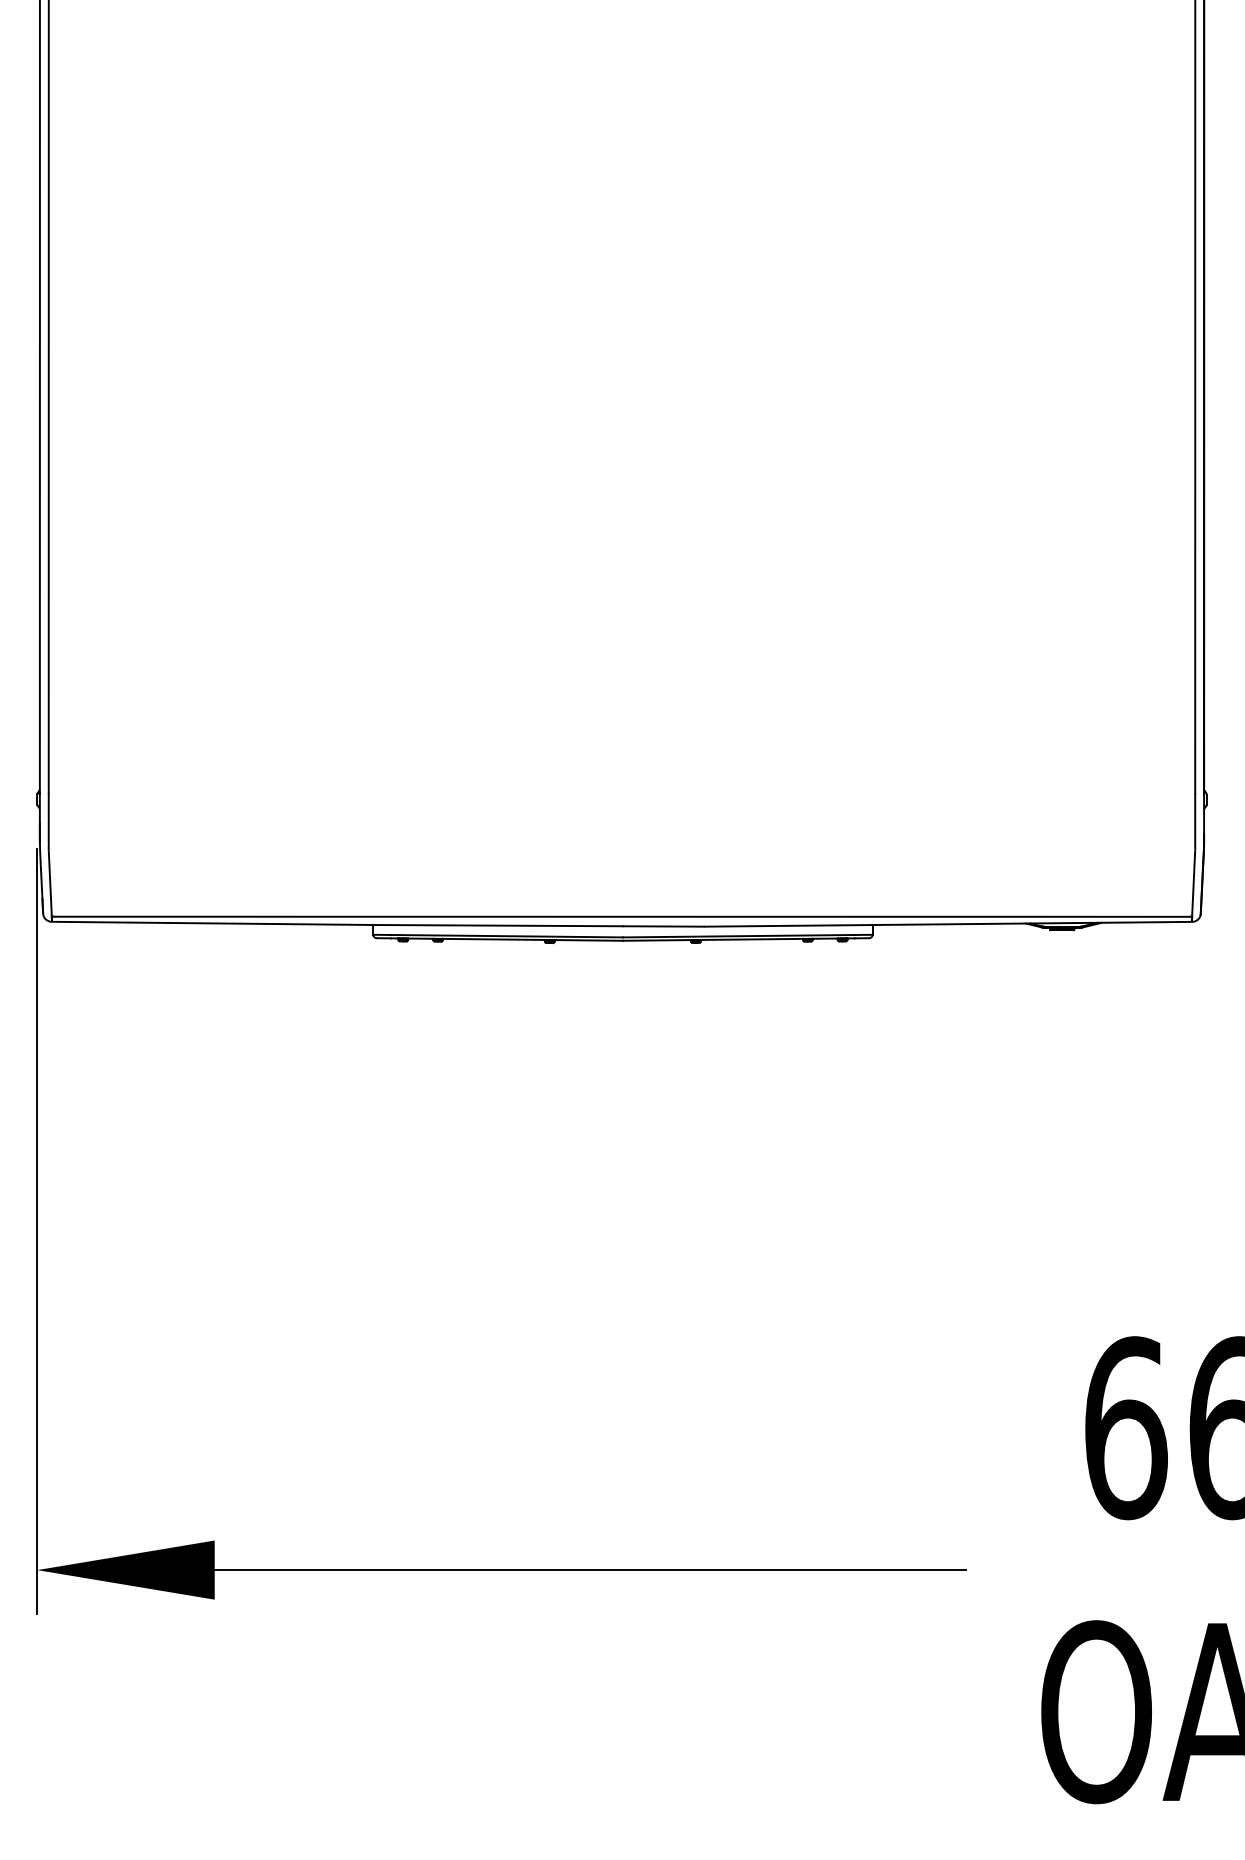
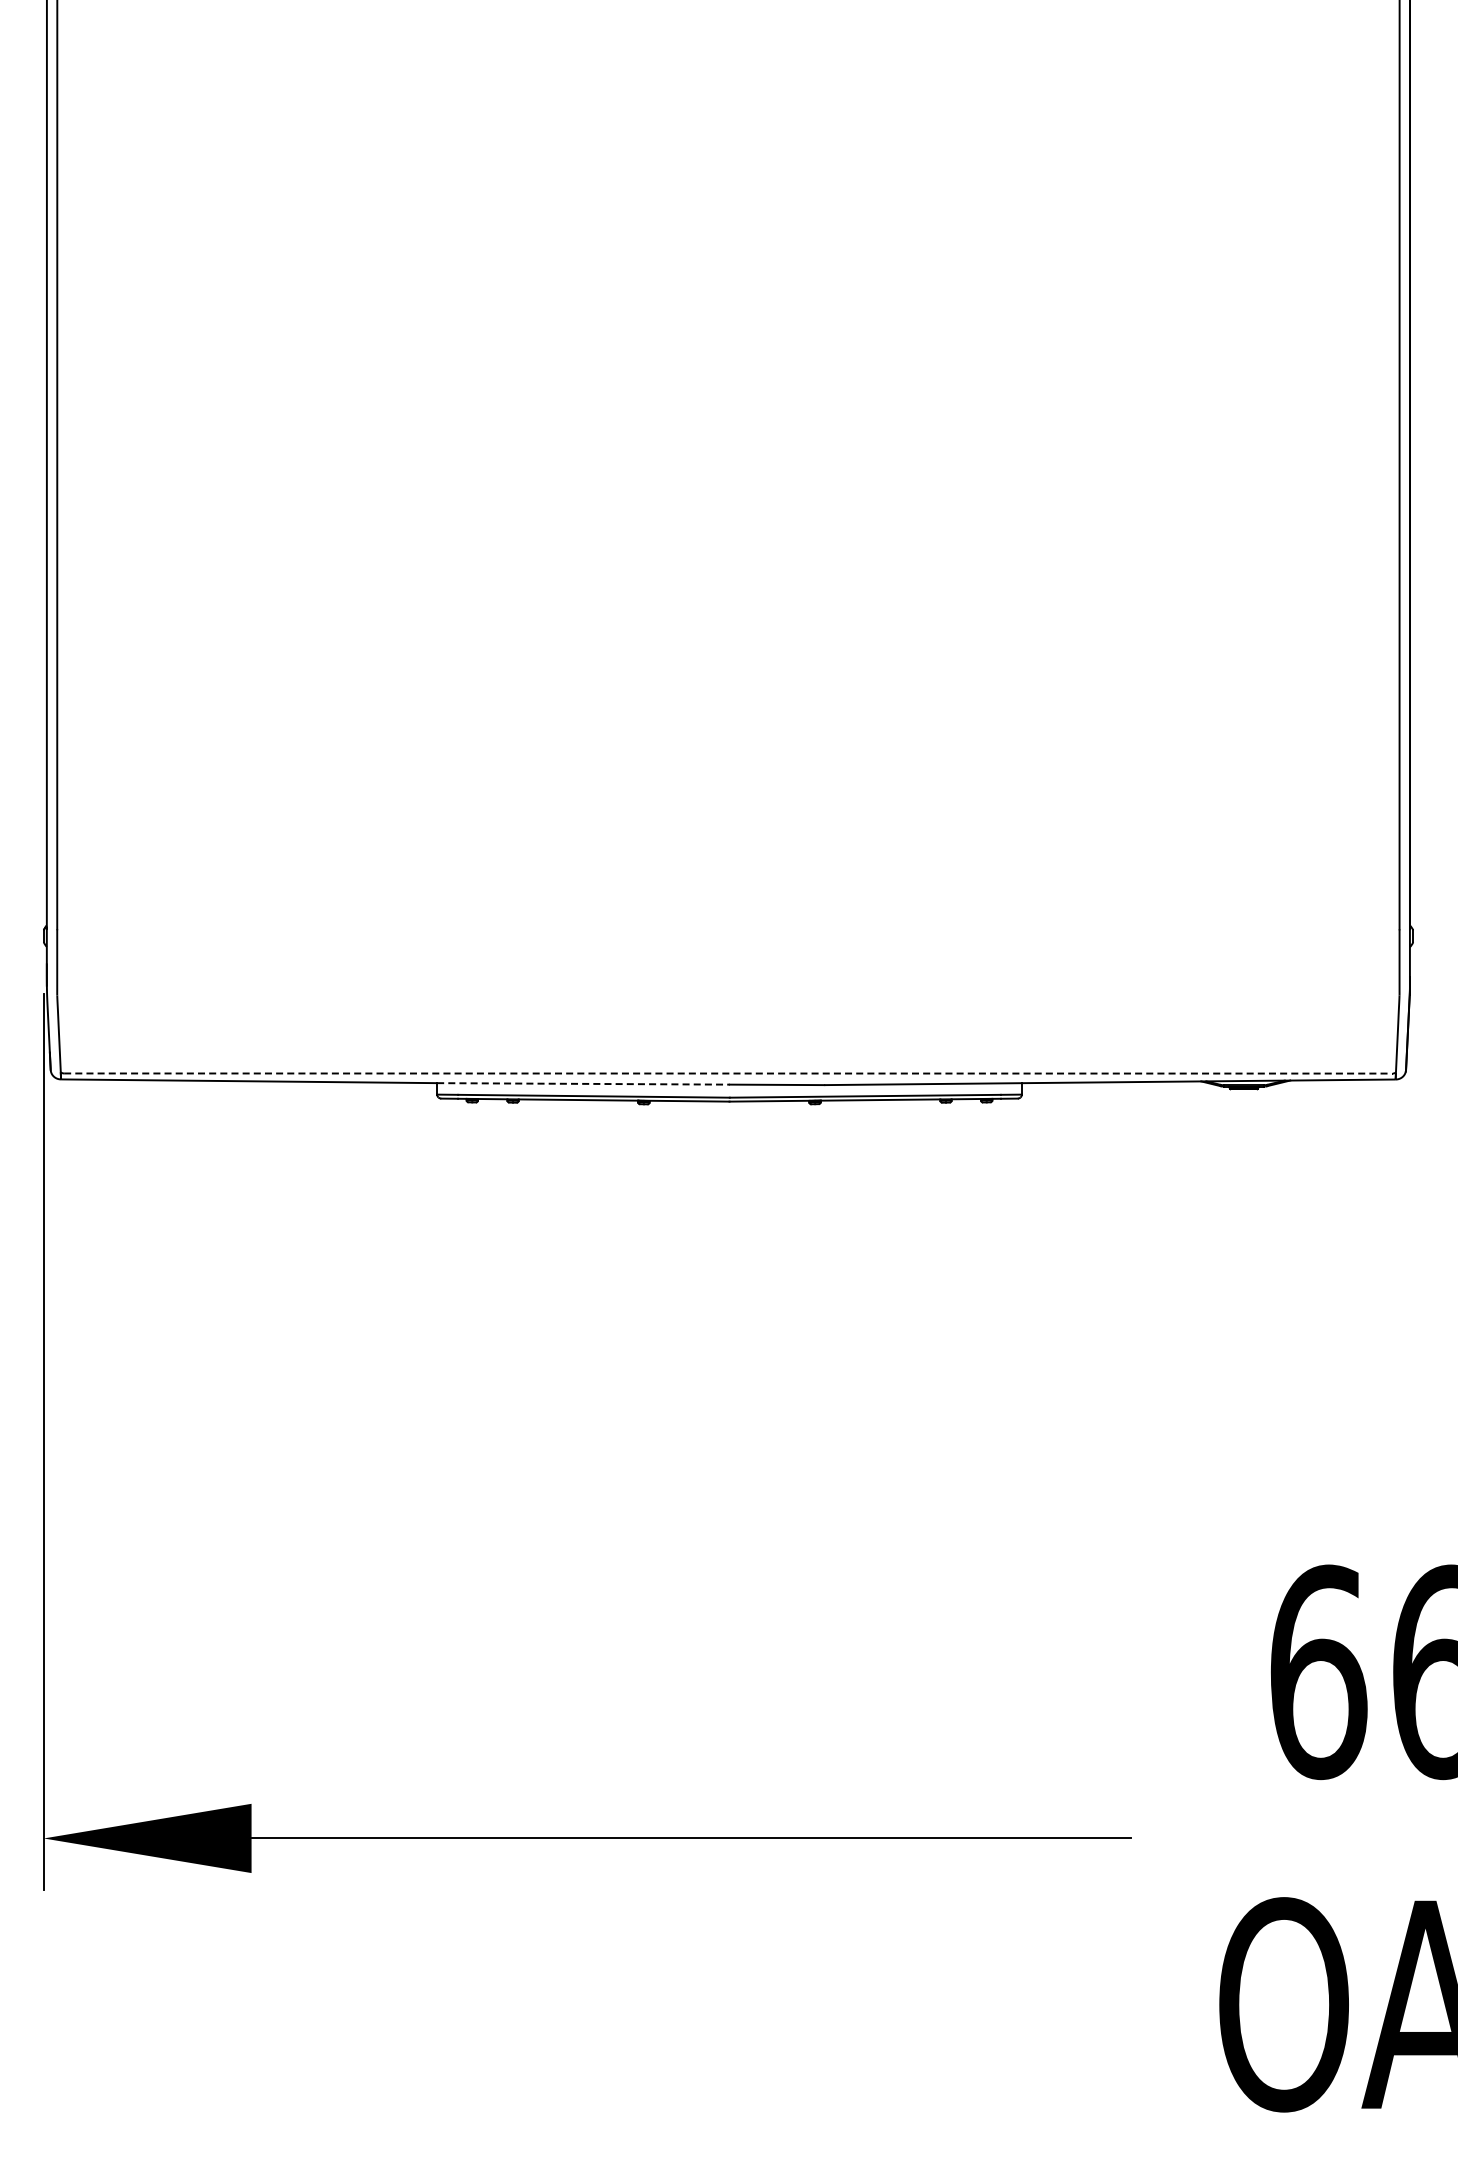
line: (622, 916) -> (728, 1073), solid -> dashed
line: (498, 925) -> (583, 1083), solid -> dashed

